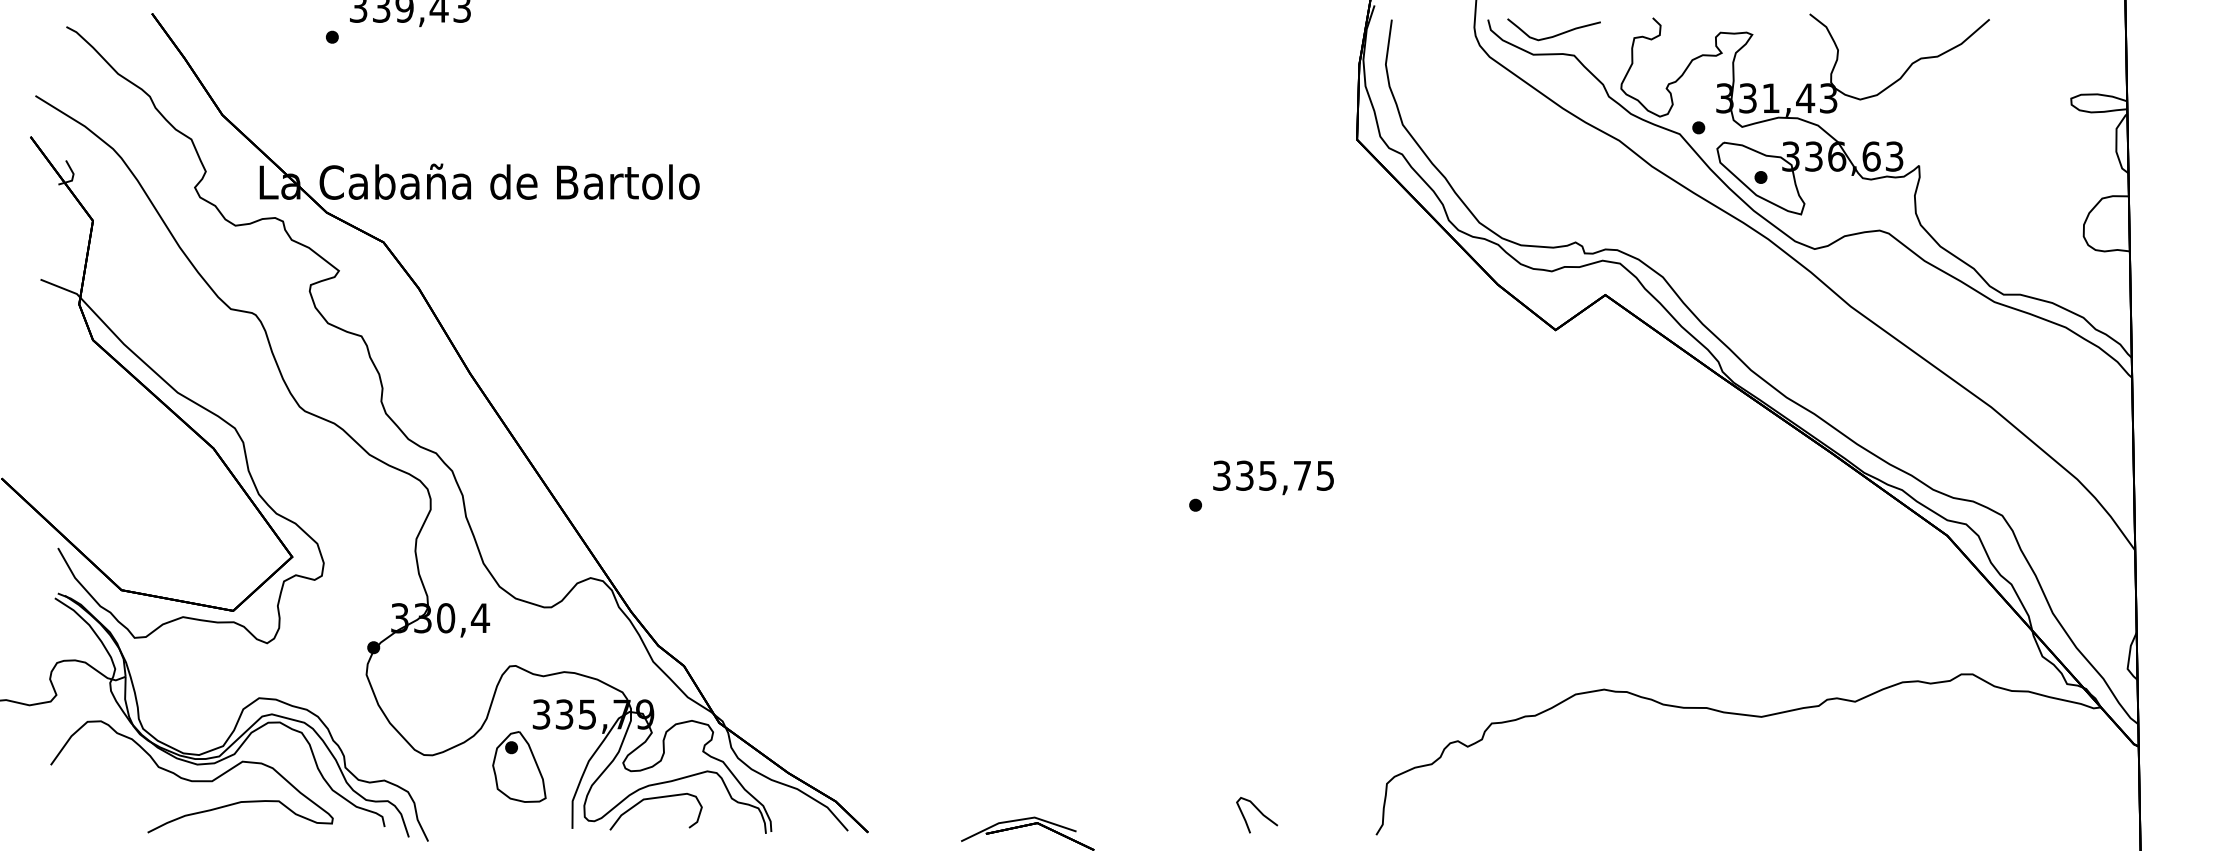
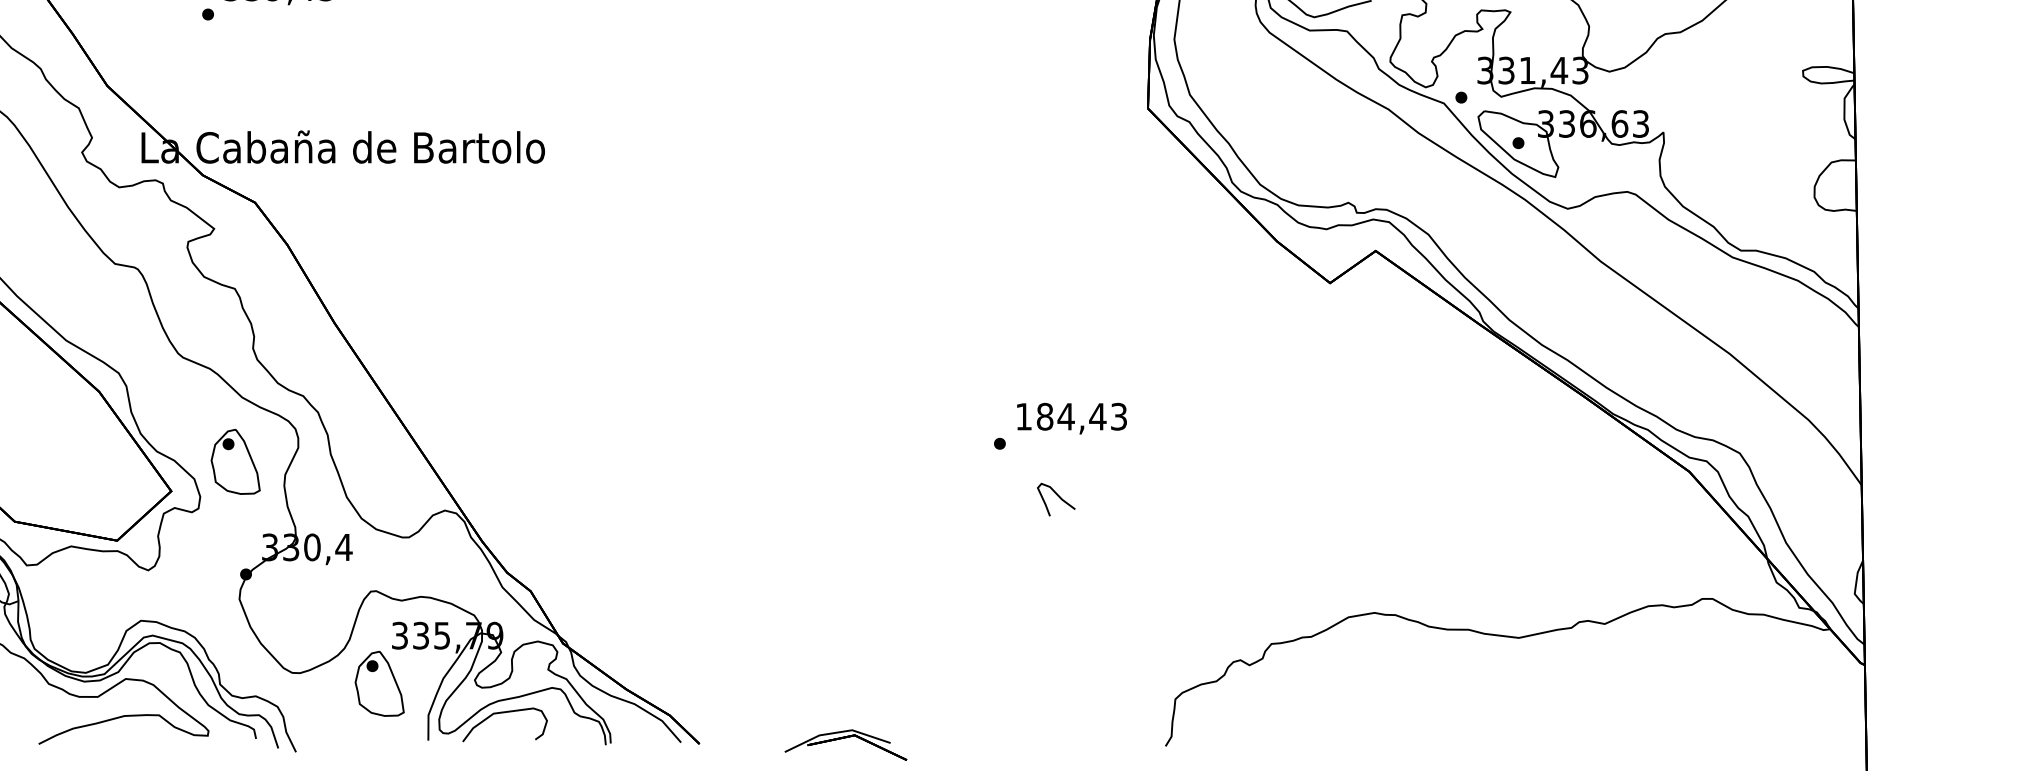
text: (1273, 475) -> (1071, 416), 335,75 -> 184,43
part: (362, 524) -> (235, 461), added
curve: (1259, 812) -> (1058, 497), moved

